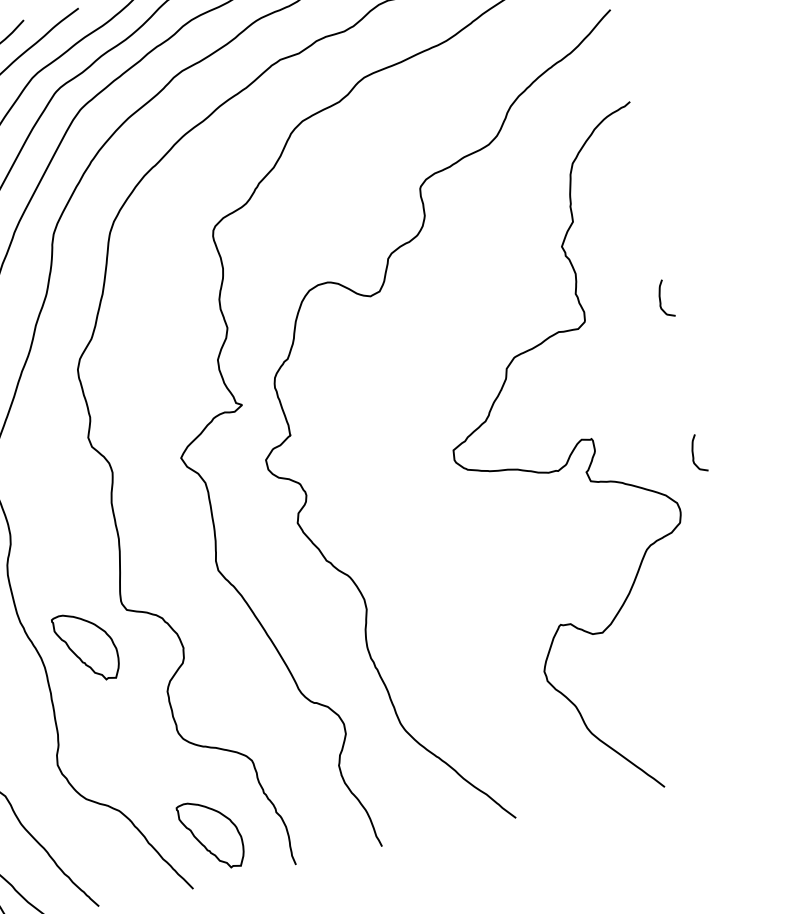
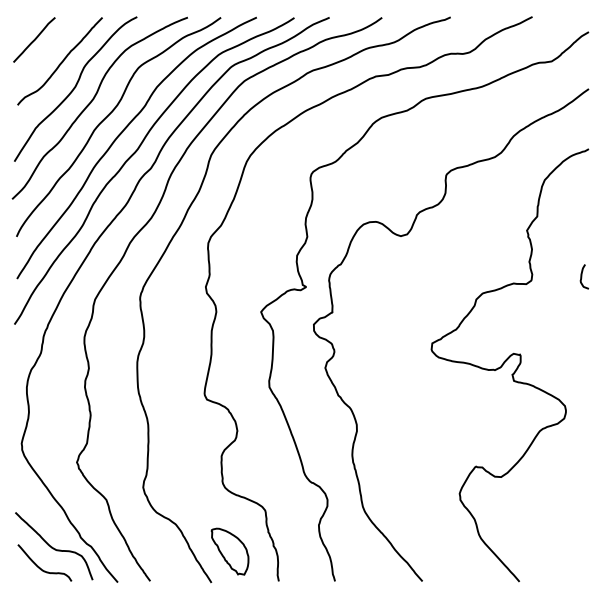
curve: (694, 453) -> (582, 377), removed
part: (85, 647) -> (176, 417), removed

